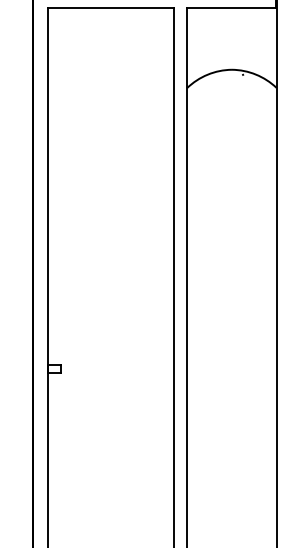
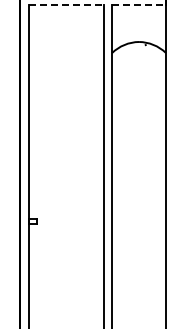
line: (110, 8) -> (66, 5), solid -> dashed
line: (231, 8) -> (138, 5), solid -> dashed

